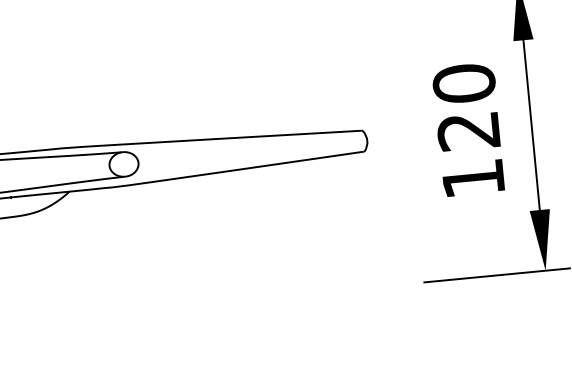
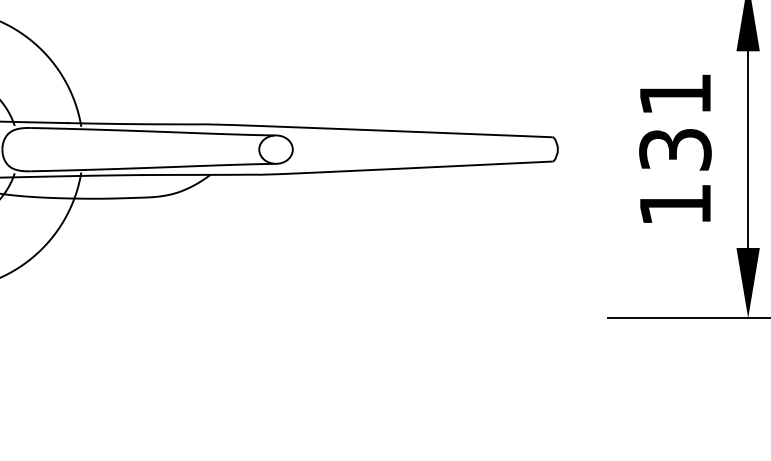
text: (466, 106) -> (675, 121), 120 -> 131

